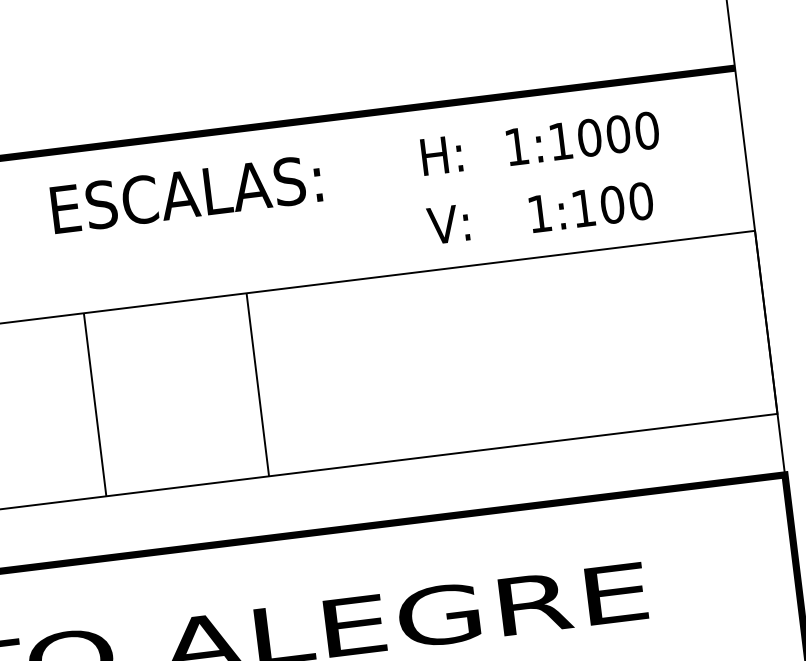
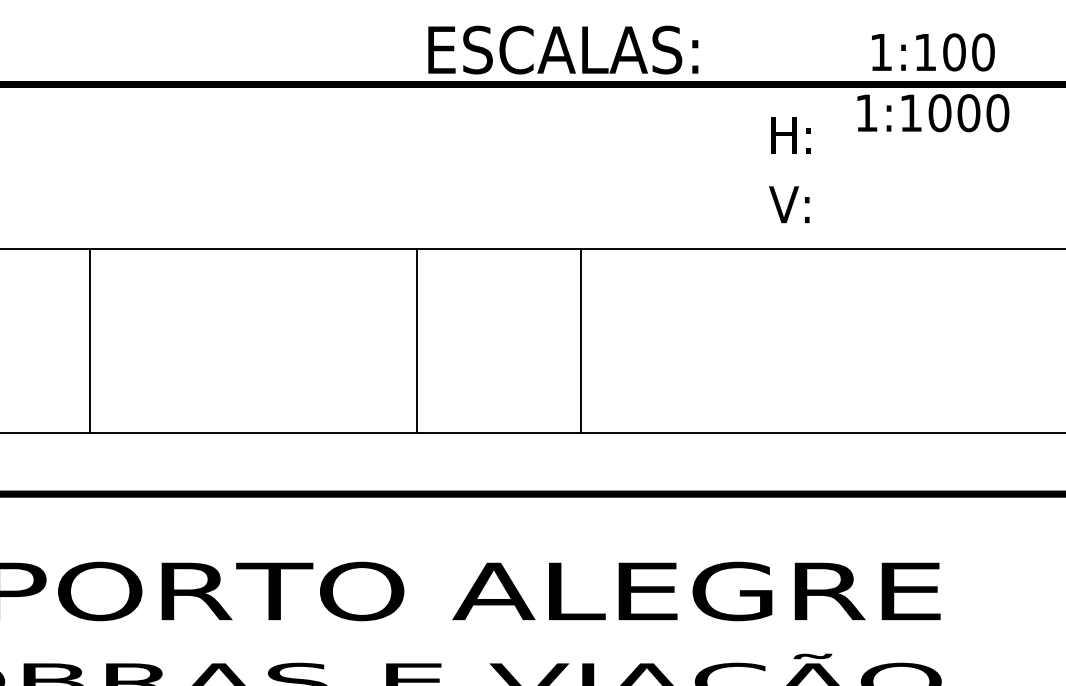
text: (583, 138) -> (933, 113), moved
text: (186, 193) -> (563, 49), moved
text: (591, 207) -> (933, 52), moved

